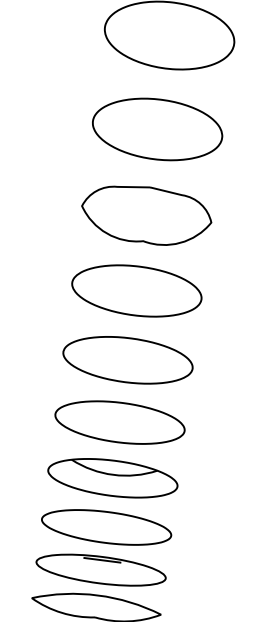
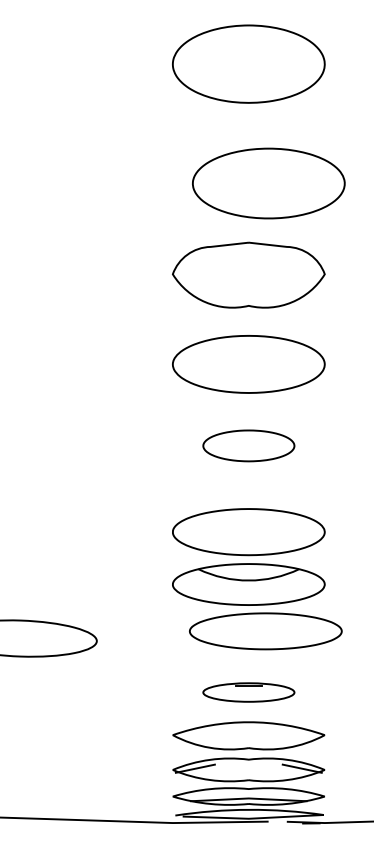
part: (157, 129) -> (268, 183), moved
part: (127, 359) -> (248, 445), size x0.6
part: (119, 422) -> (248, 532), moved
part: (106, 527) -> (265, 631), moved
part: (100, 570) -> (248, 692), size x0.6

